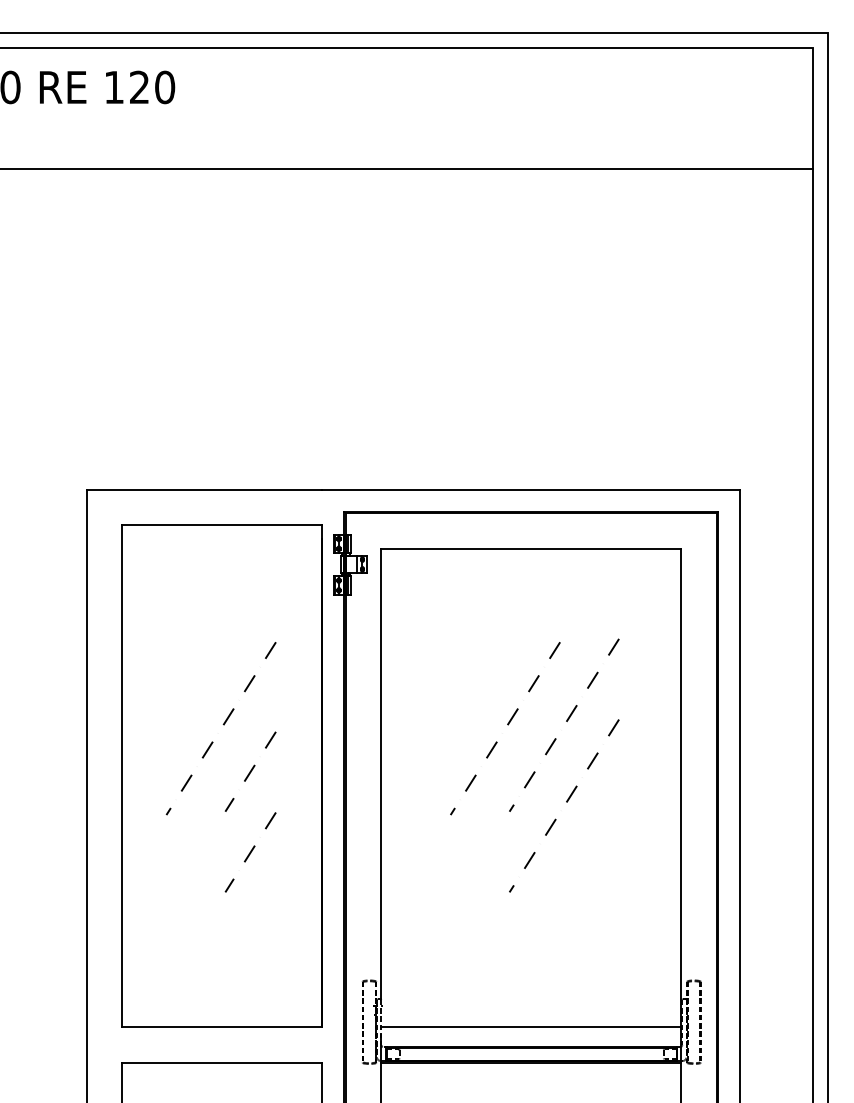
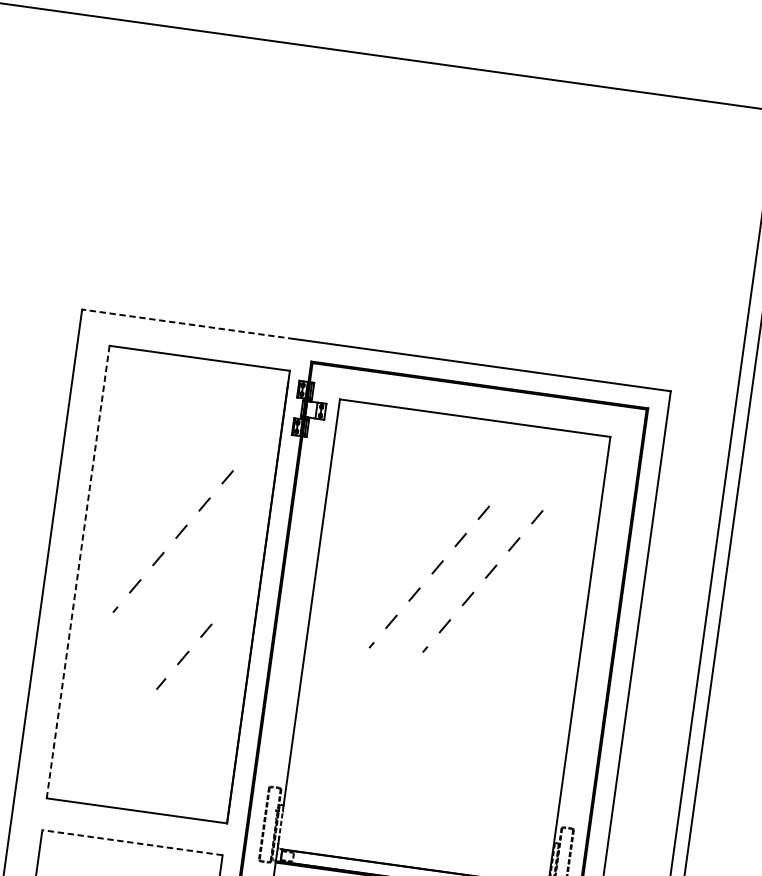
line: (204, 489) -> (188, 323), solid -> dashed
line: (250, 771) -> (194, 583), removed
line: (122, 775) -> (78, 571), solid -> dashed
line: (566, 802) -> (475, 651), removed
line: (531, 1027) -> (415, 849), removed
line: (221, 1062) -> (131, 842), solid -> dashed

